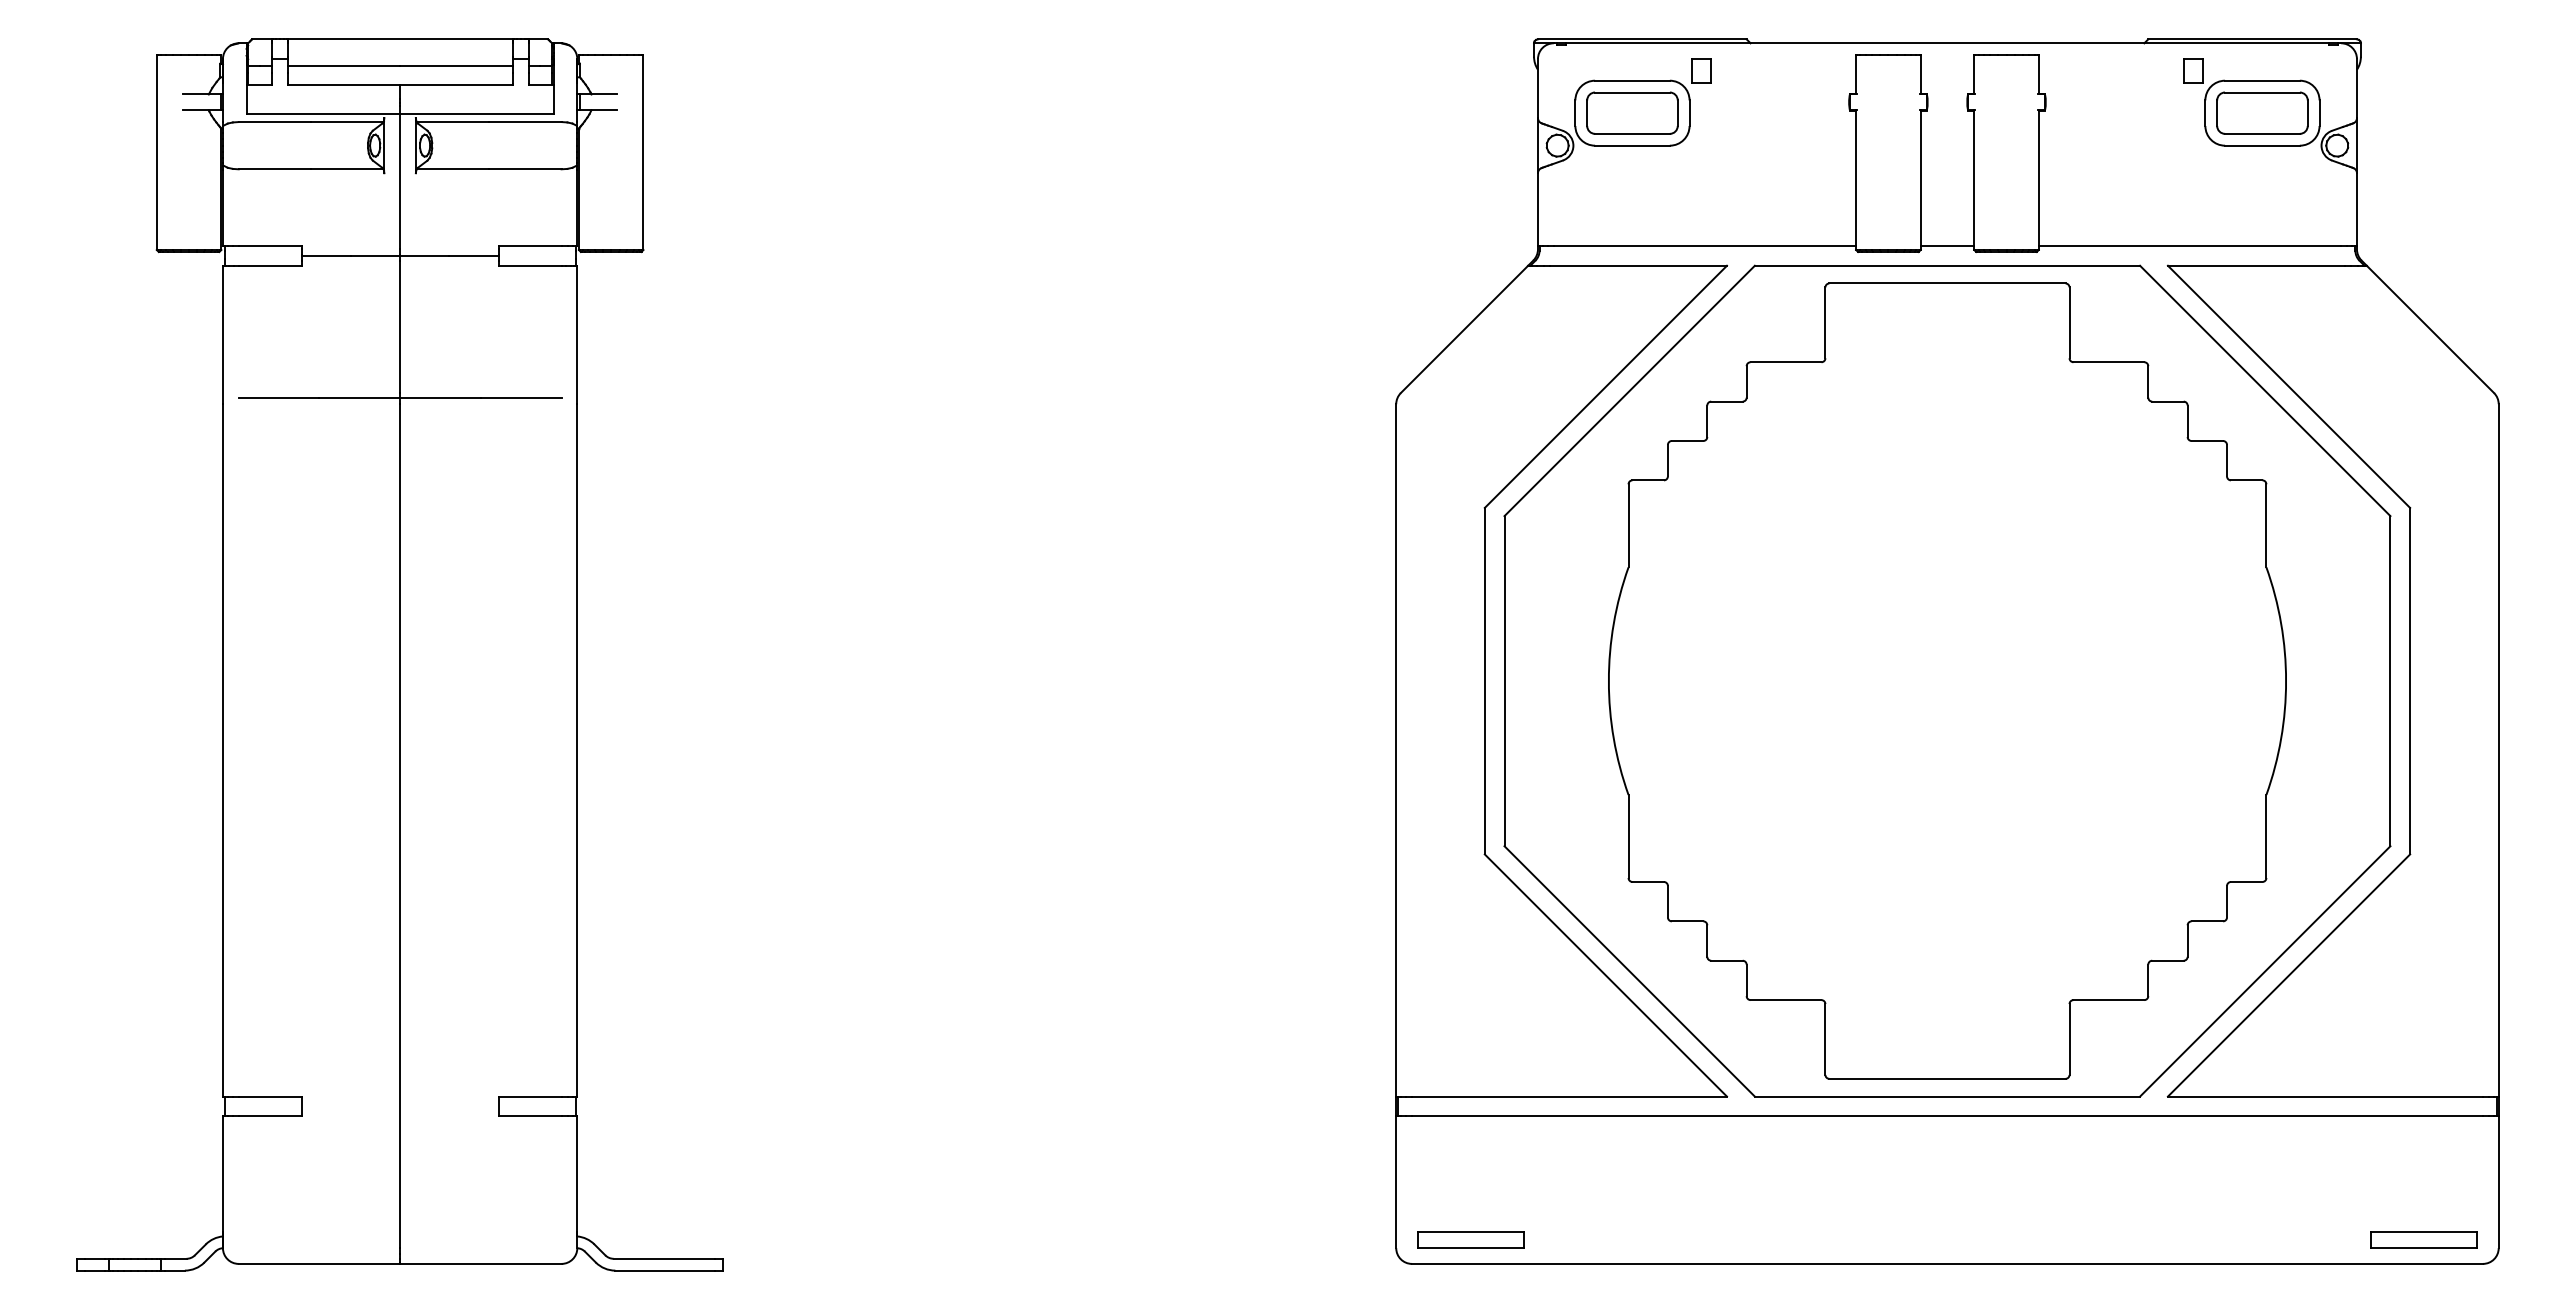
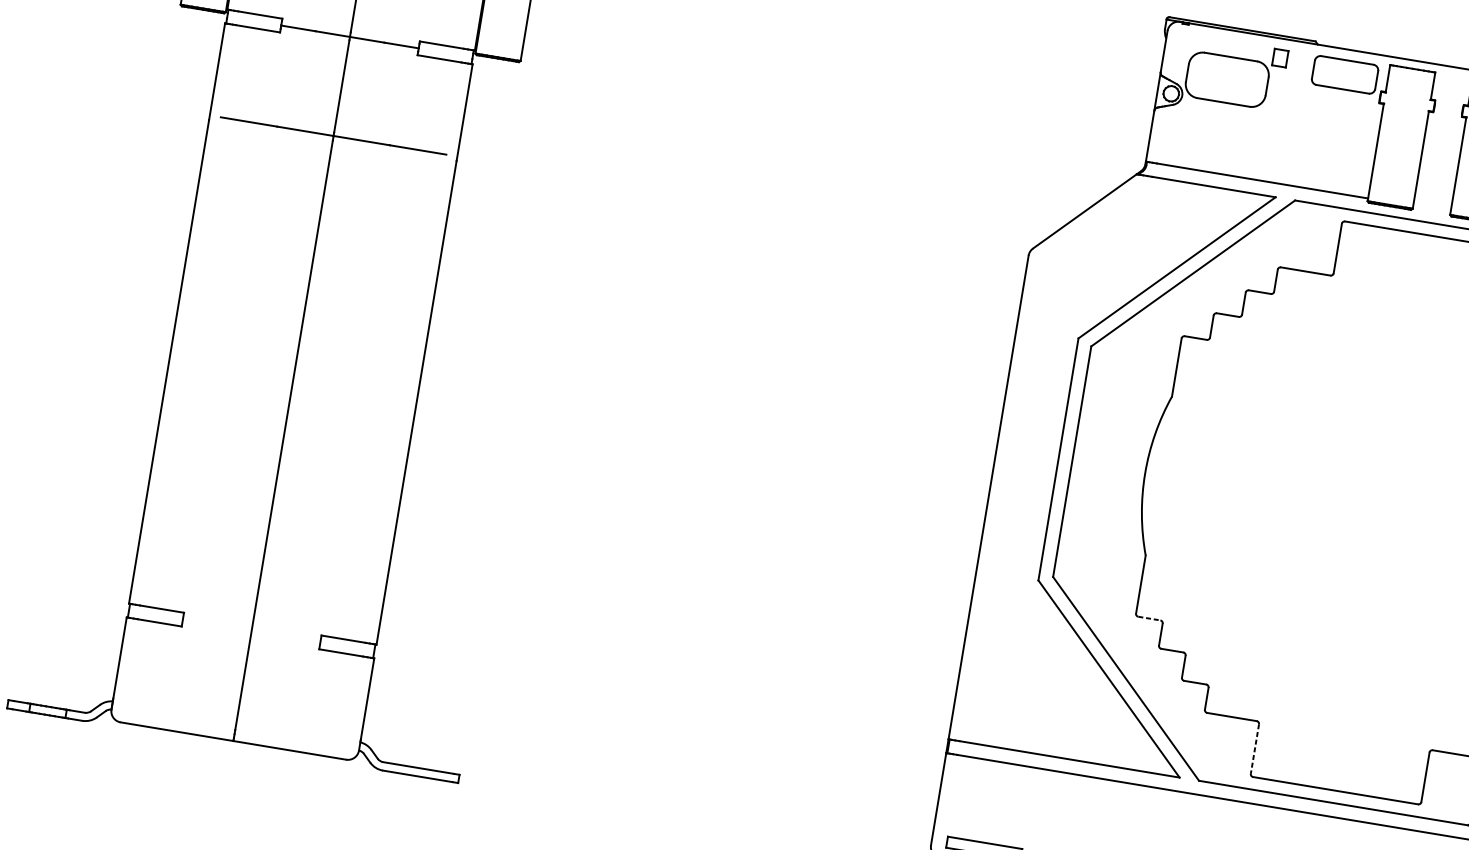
part: (1632, 112) -> (1345, 74), moved
line: (1947, 246) -> (1431, 209), removed
line: (1648, 881) -> (1149, 618), solid -> dashed
line: (1825, 1039) -> (1255, 749), solid -> dashed

